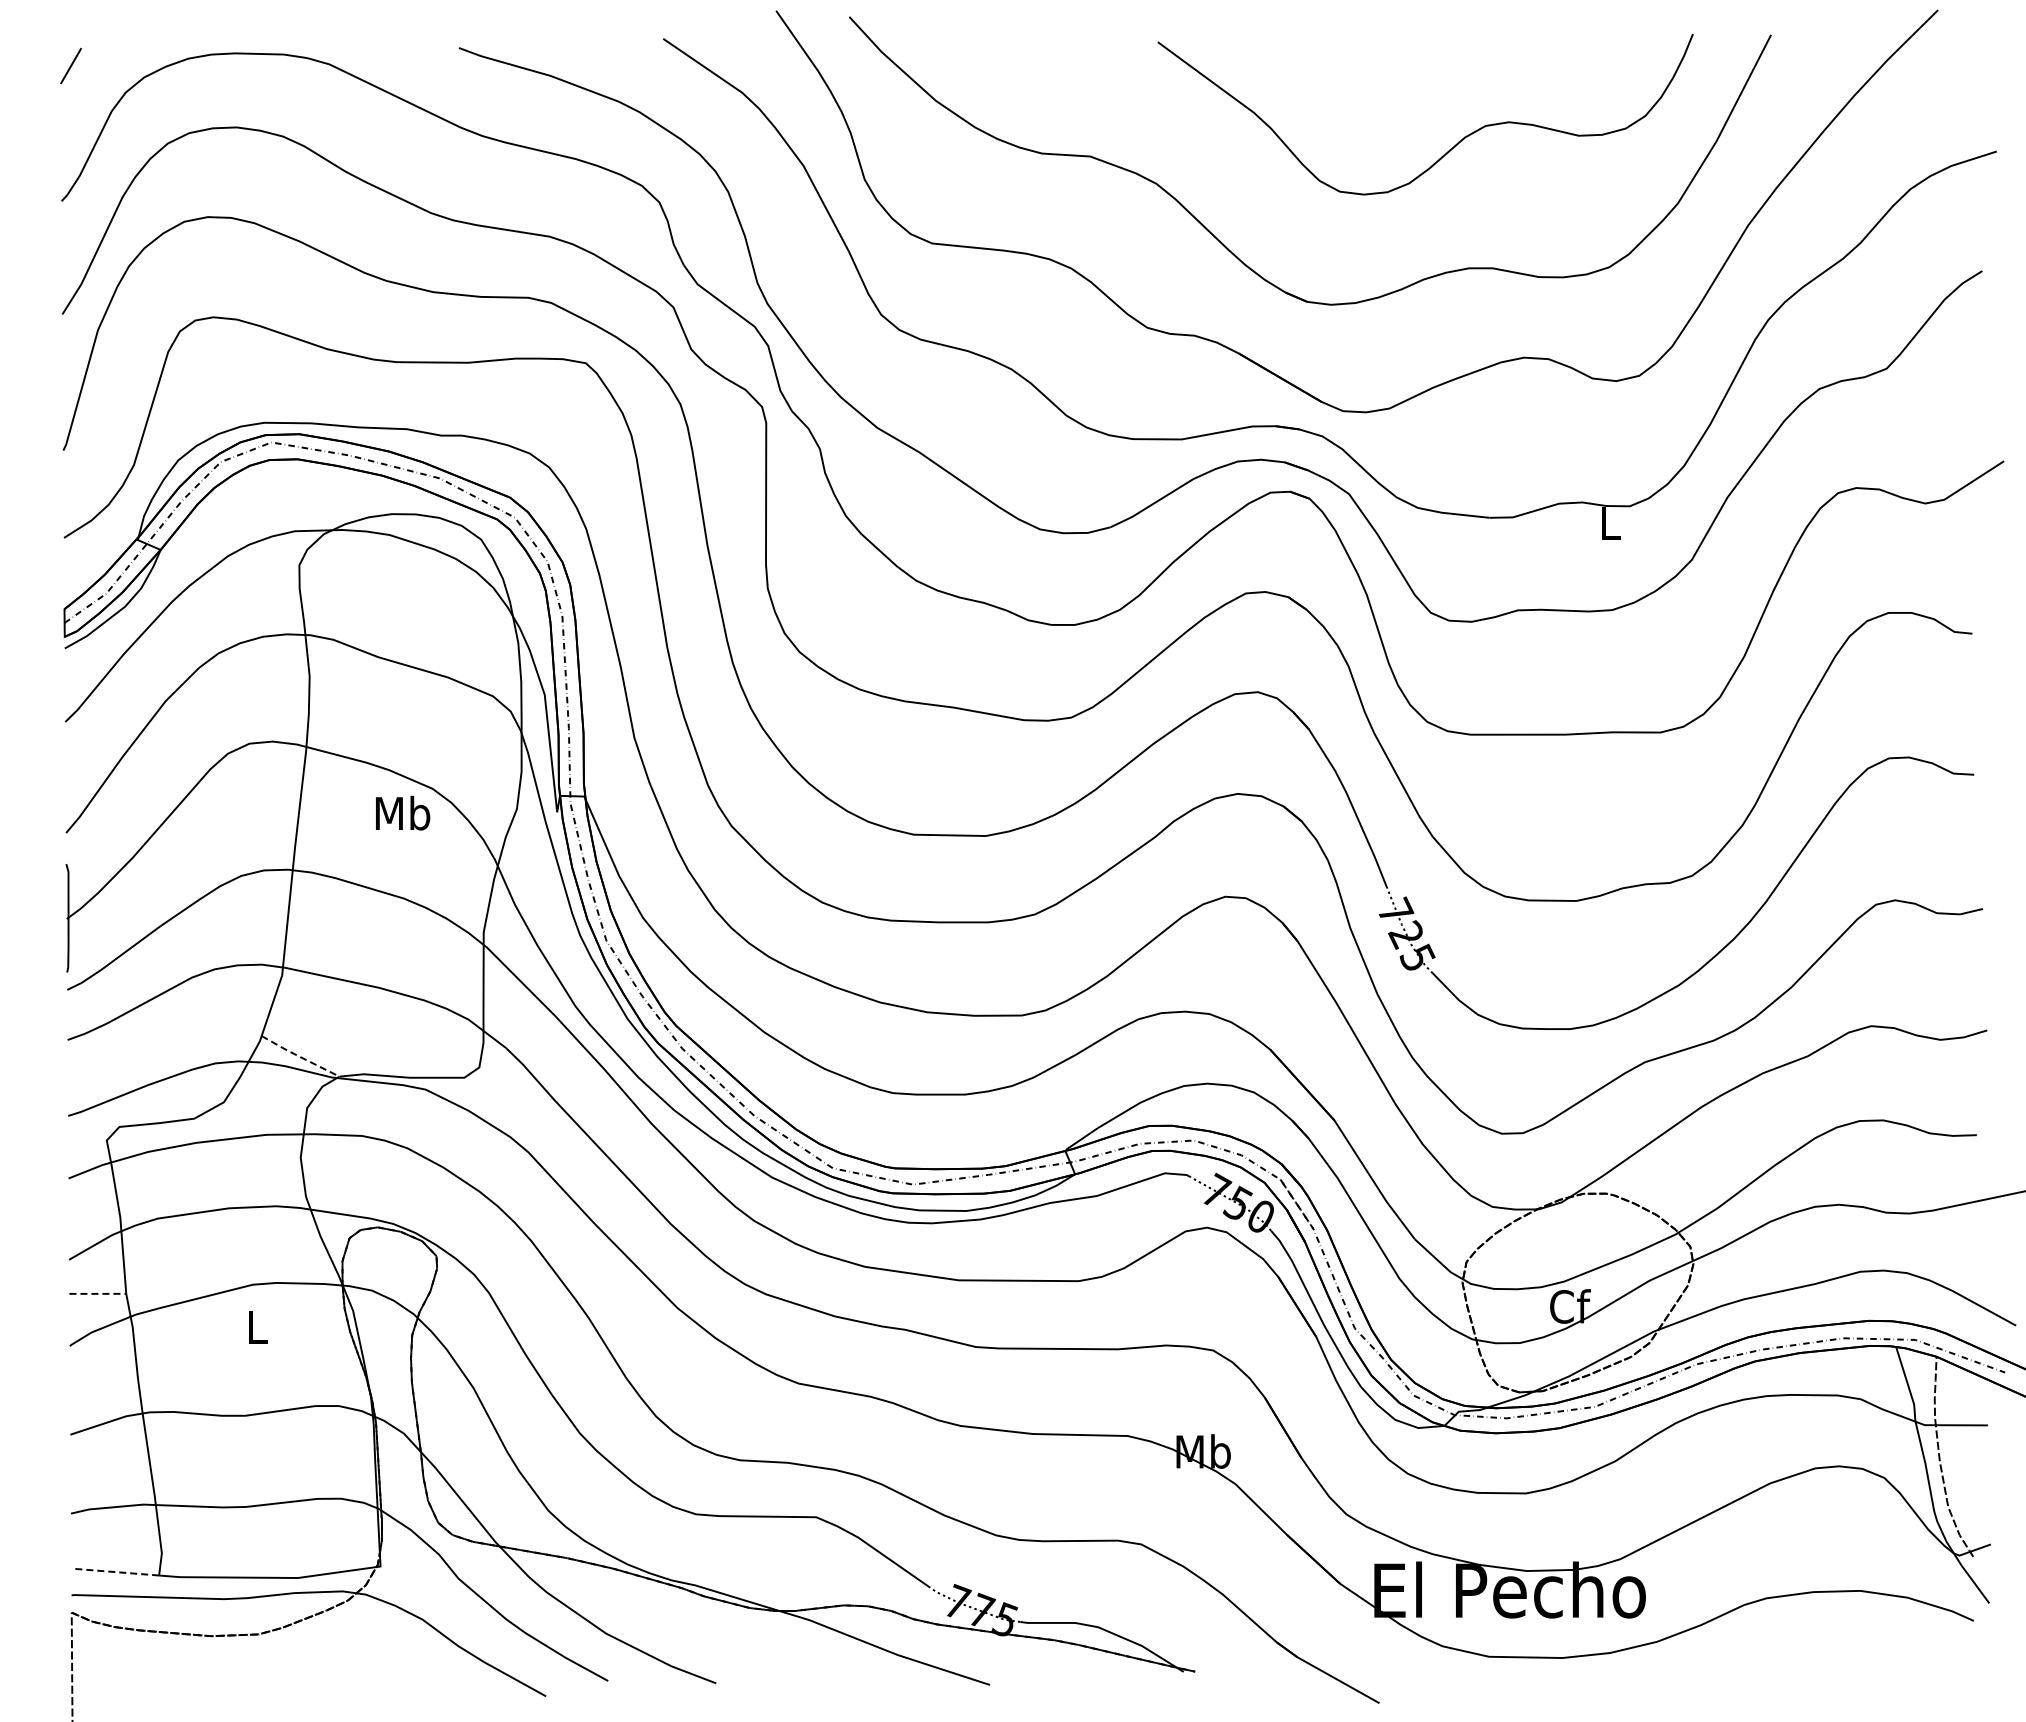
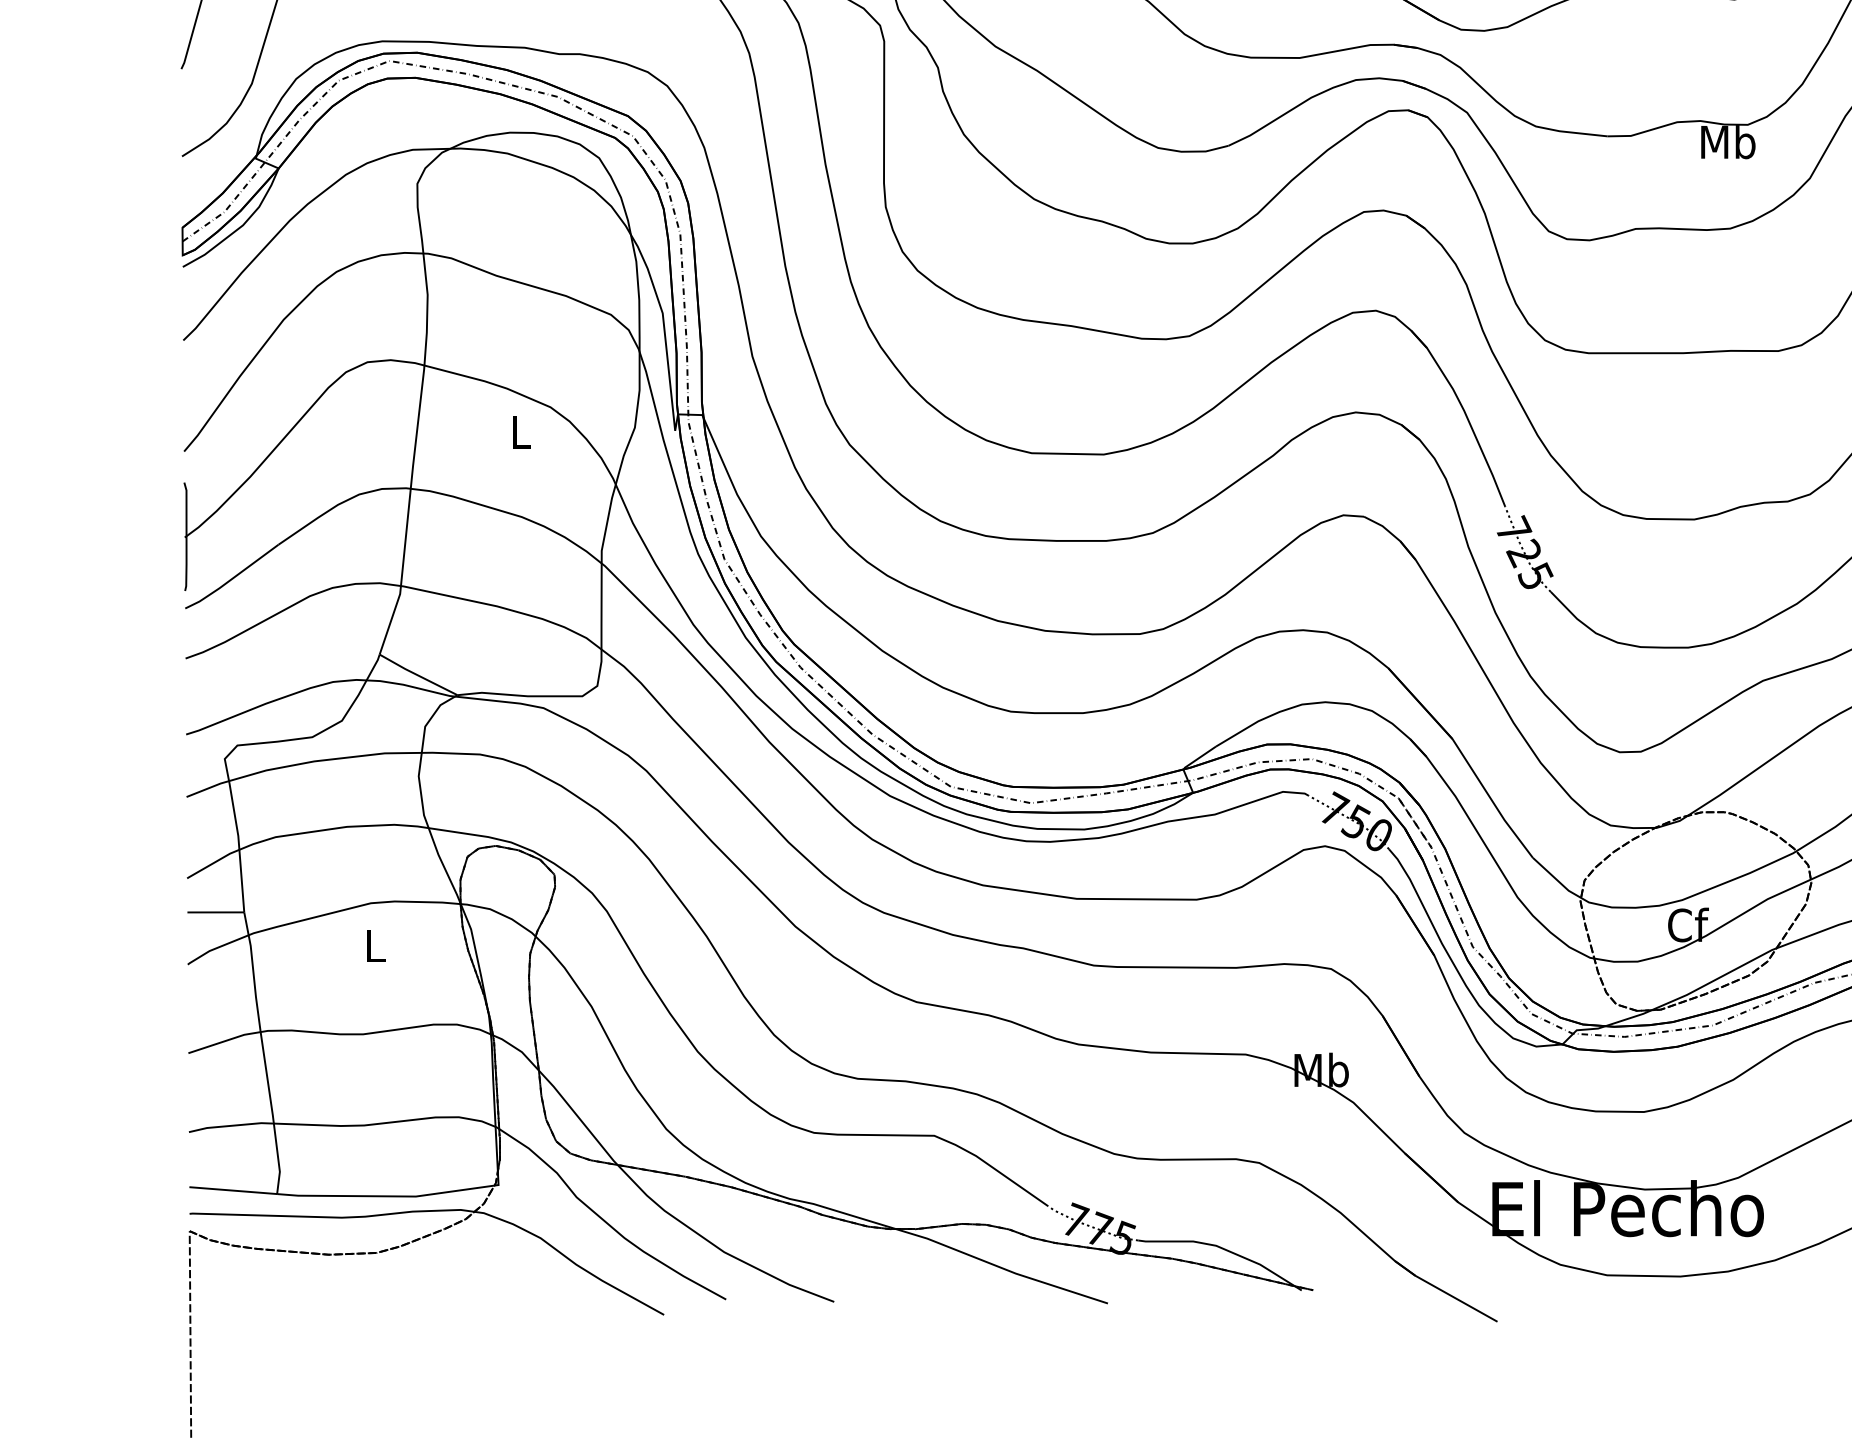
text: (1610, 523) -> (1728, 142), L -> Mb
text: (403, 812) -> (521, 431), Mb -> L
line: (299, 1056) -> (417, 675), dashed -> solid
line: (98, 1293) -> (216, 912), dashed -> solid
line: (115, 1572) -> (233, 1191), dashed -> solid

